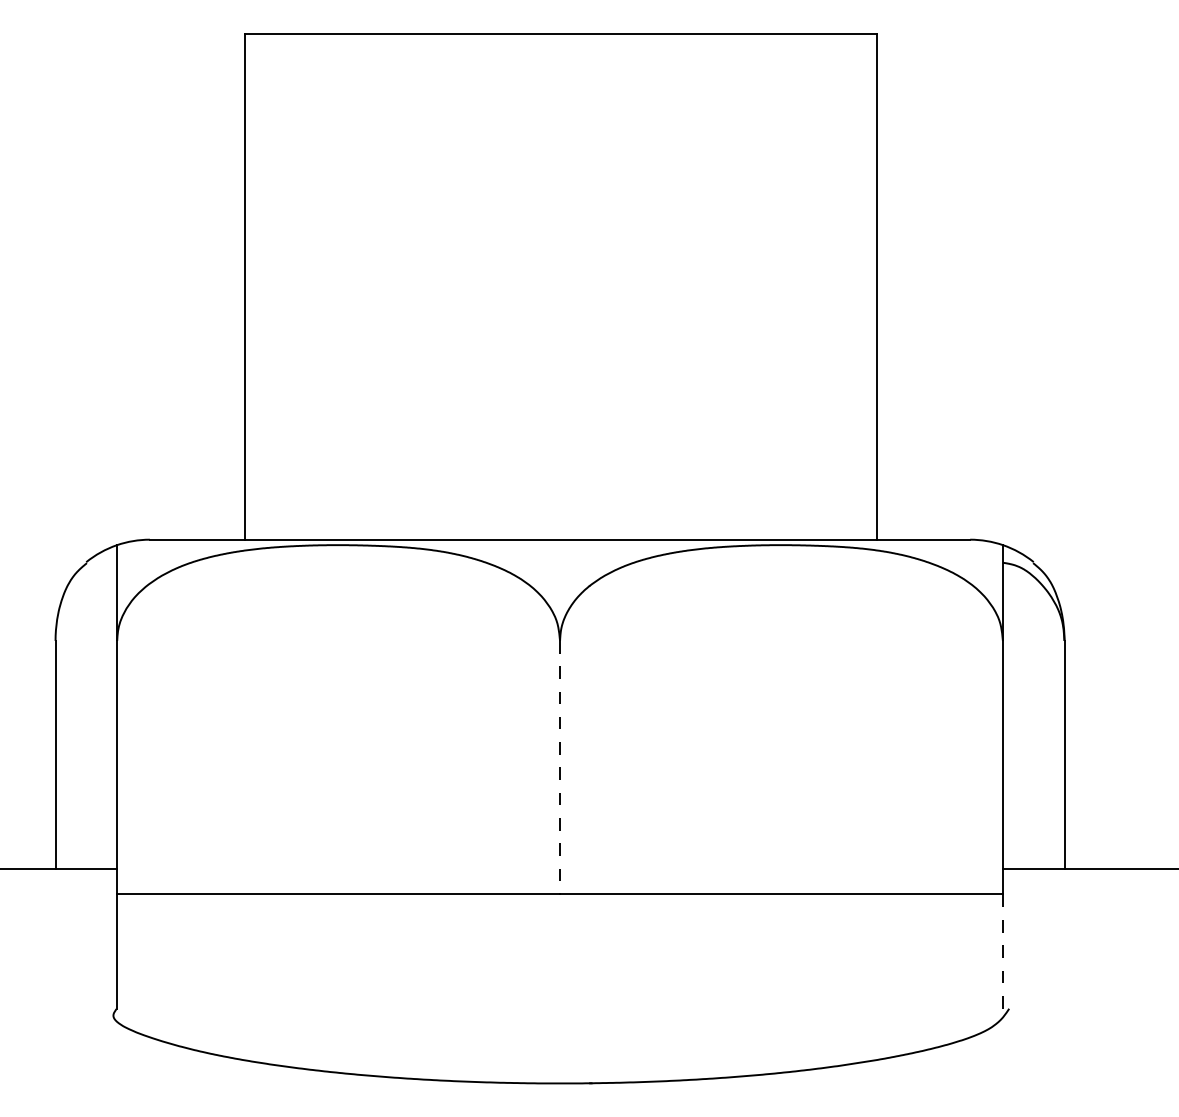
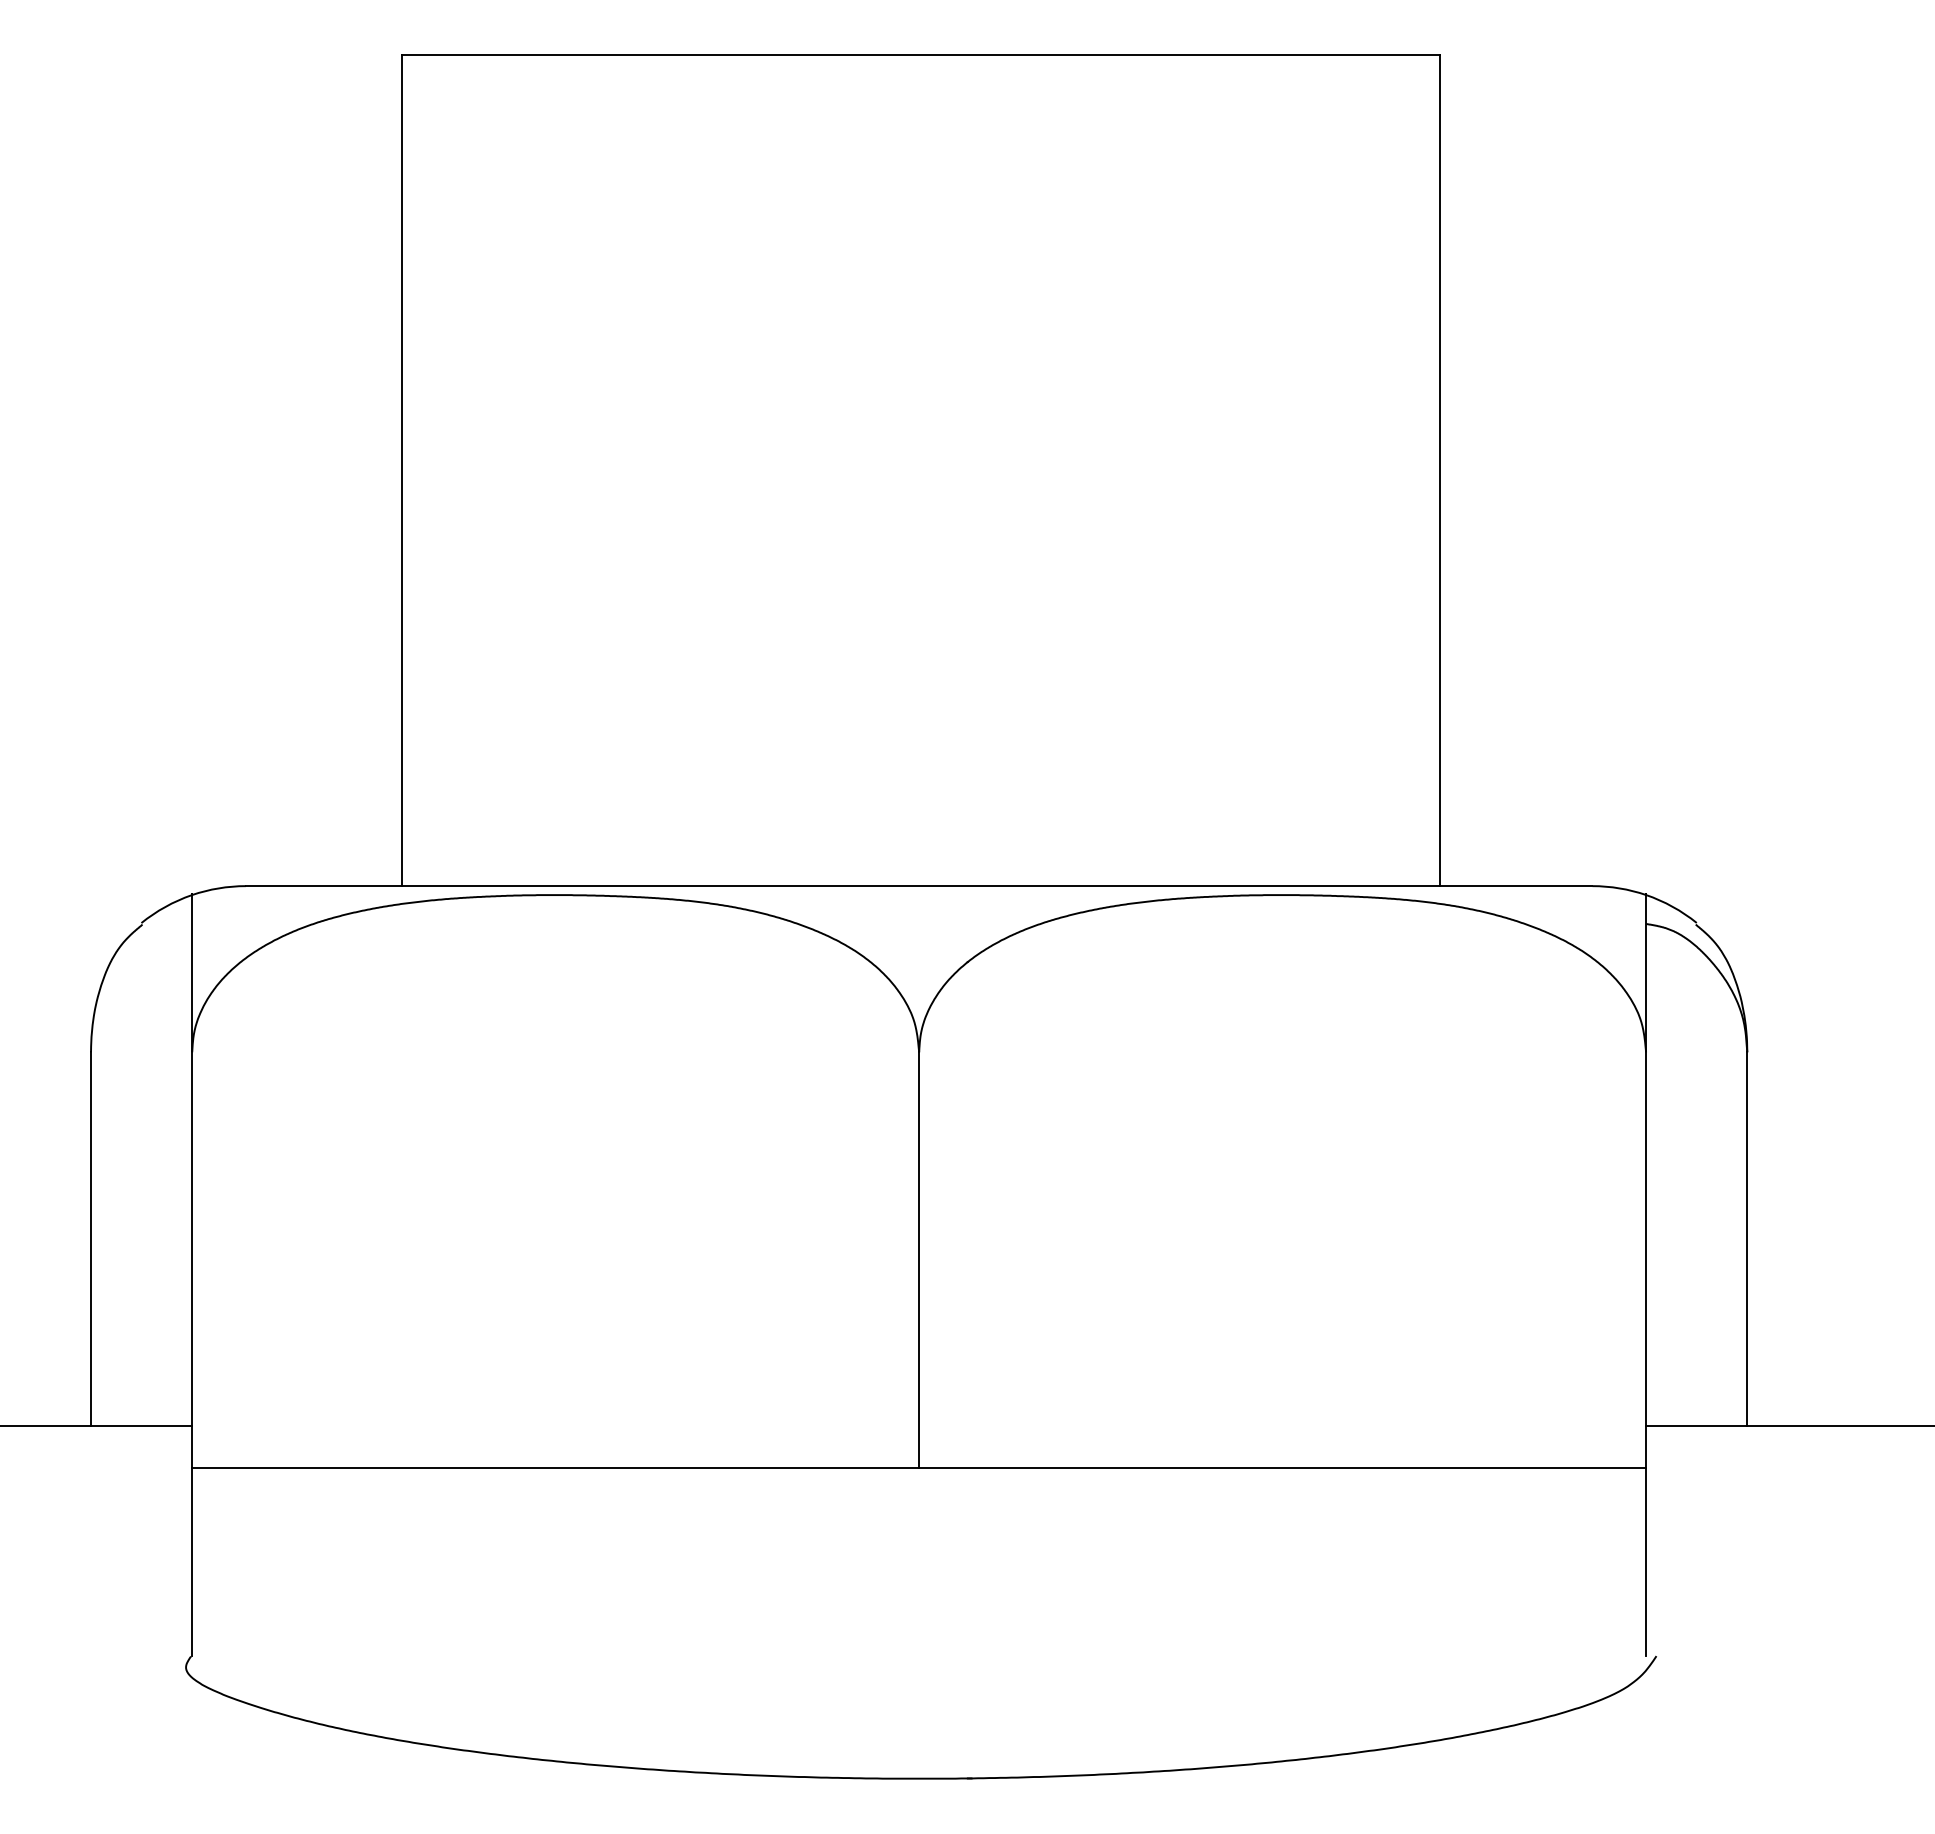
line: (560, 767) -> (919, 1260), dashed -> solid
line: (1002, 950) -> (1645, 1560), dashed -> solid

